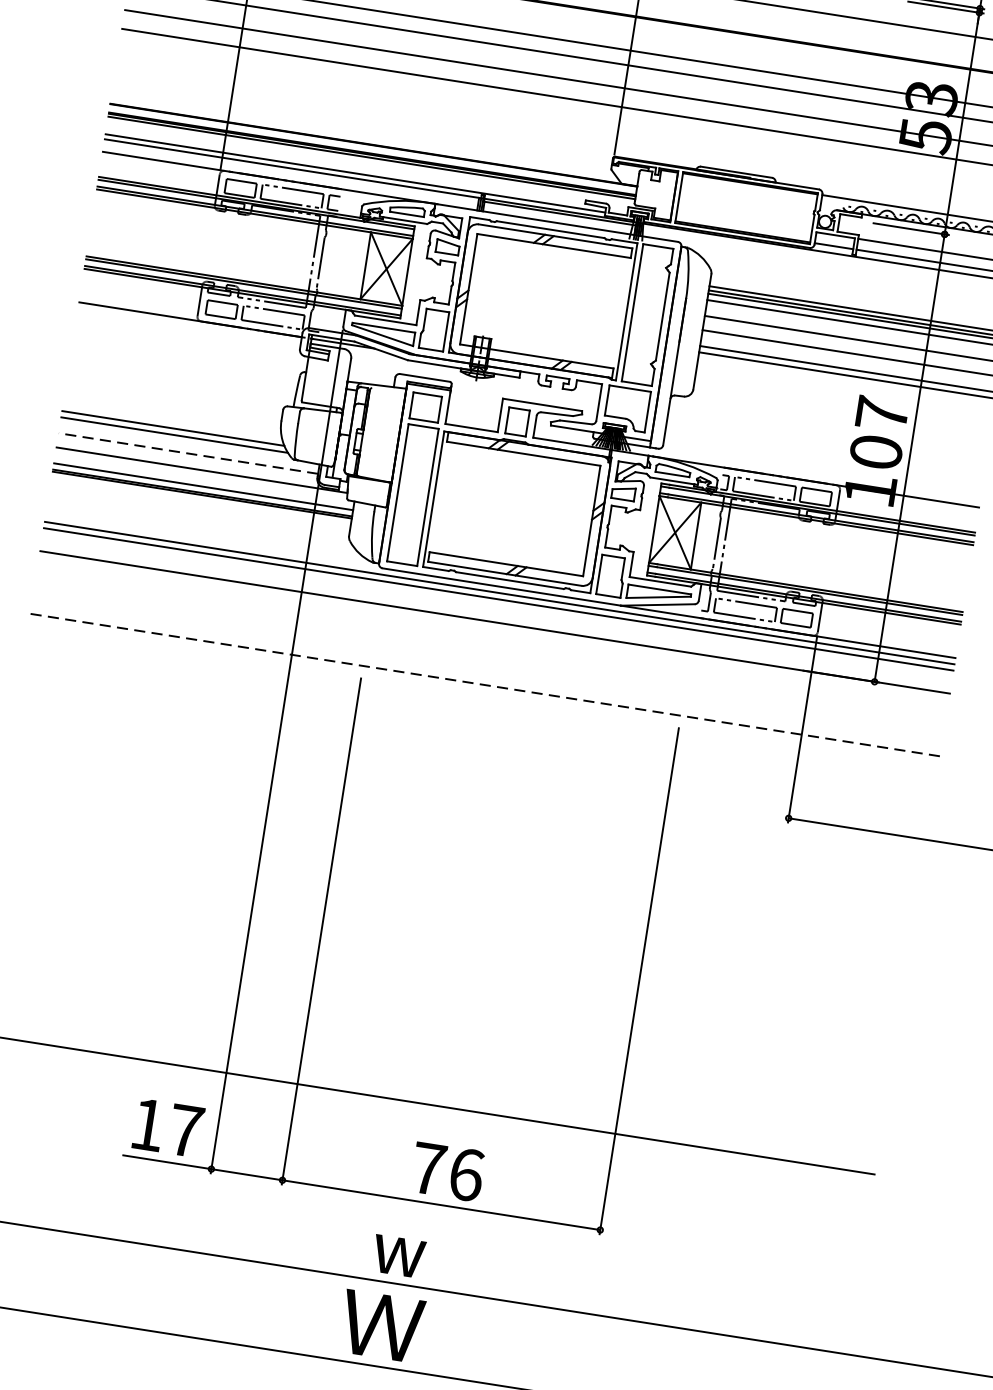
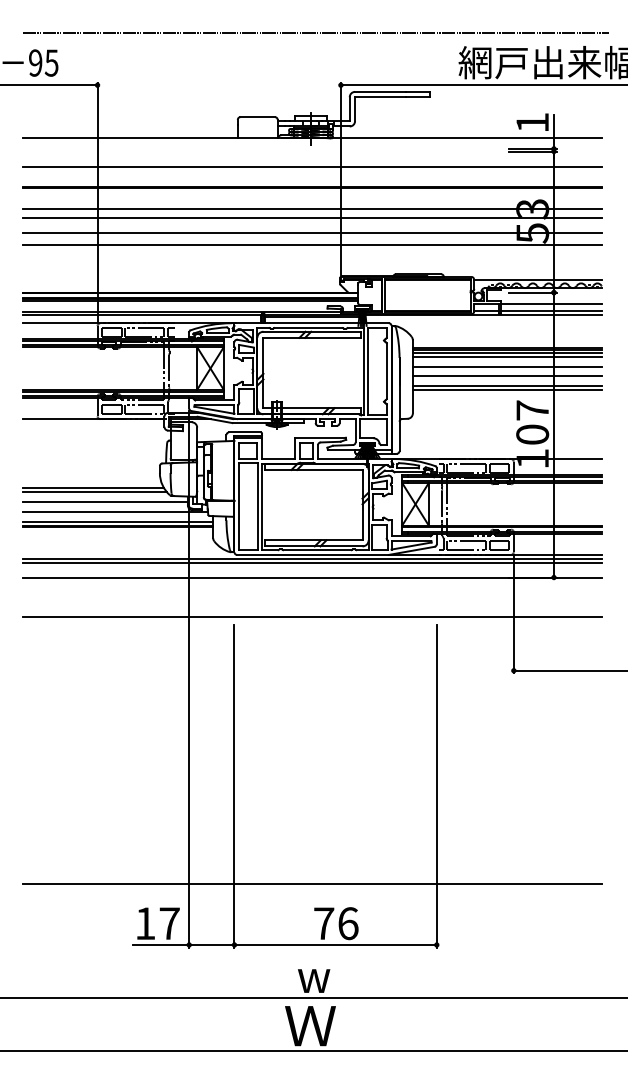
line: (188, 453) -> (105, 502), dashed -> solid
line: (485, 685) -> (312, 617), dashed -> solid

